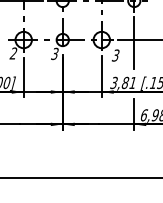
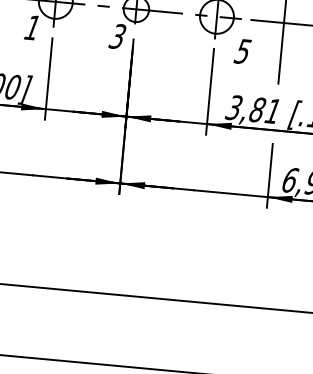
text: (13, 53) -> (32, 27), 2 -> 1
text: (116, 54) -> (244, 49), 3 -> 5

